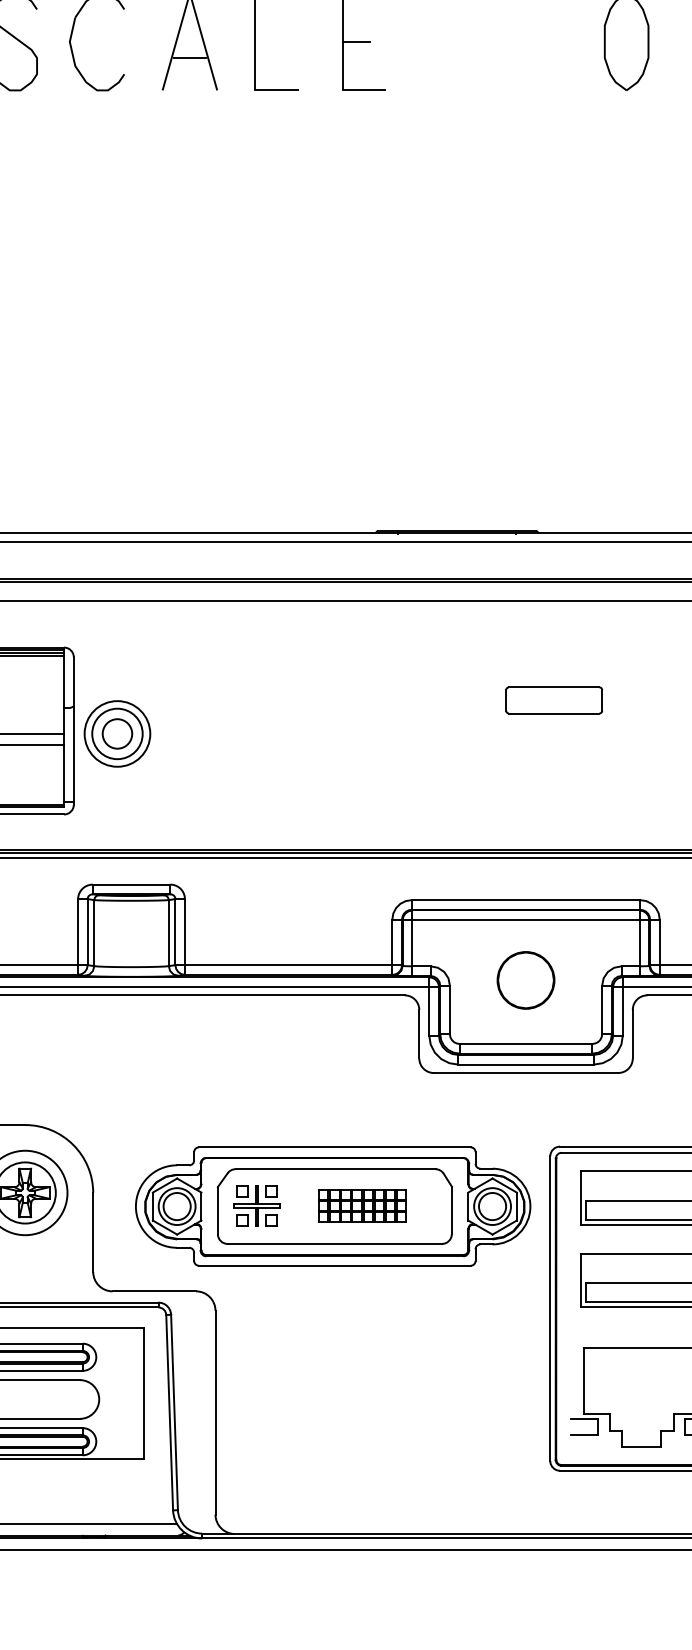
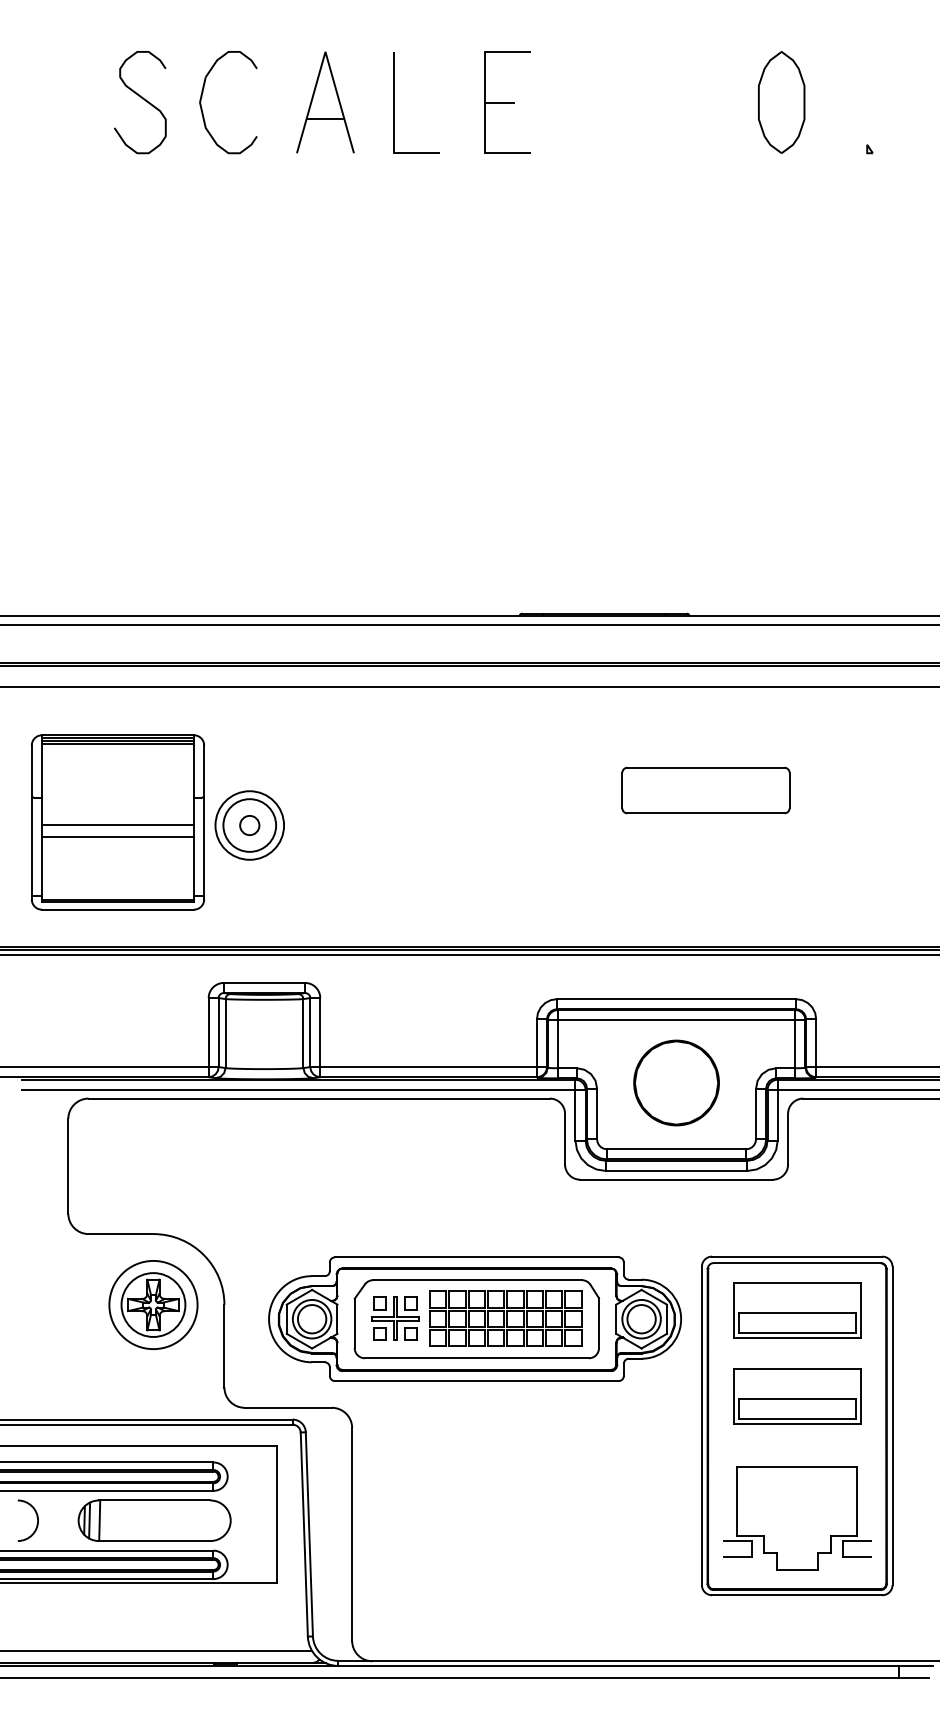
part: (553, 700) -> (705, 790), size x1.67
circle: (117, 733) -> (249, 825), size x0.62
part: (525, 979) -> (676, 1082), size x1.43
part: (362, 1205) -> (505, 1318), size x1.67

